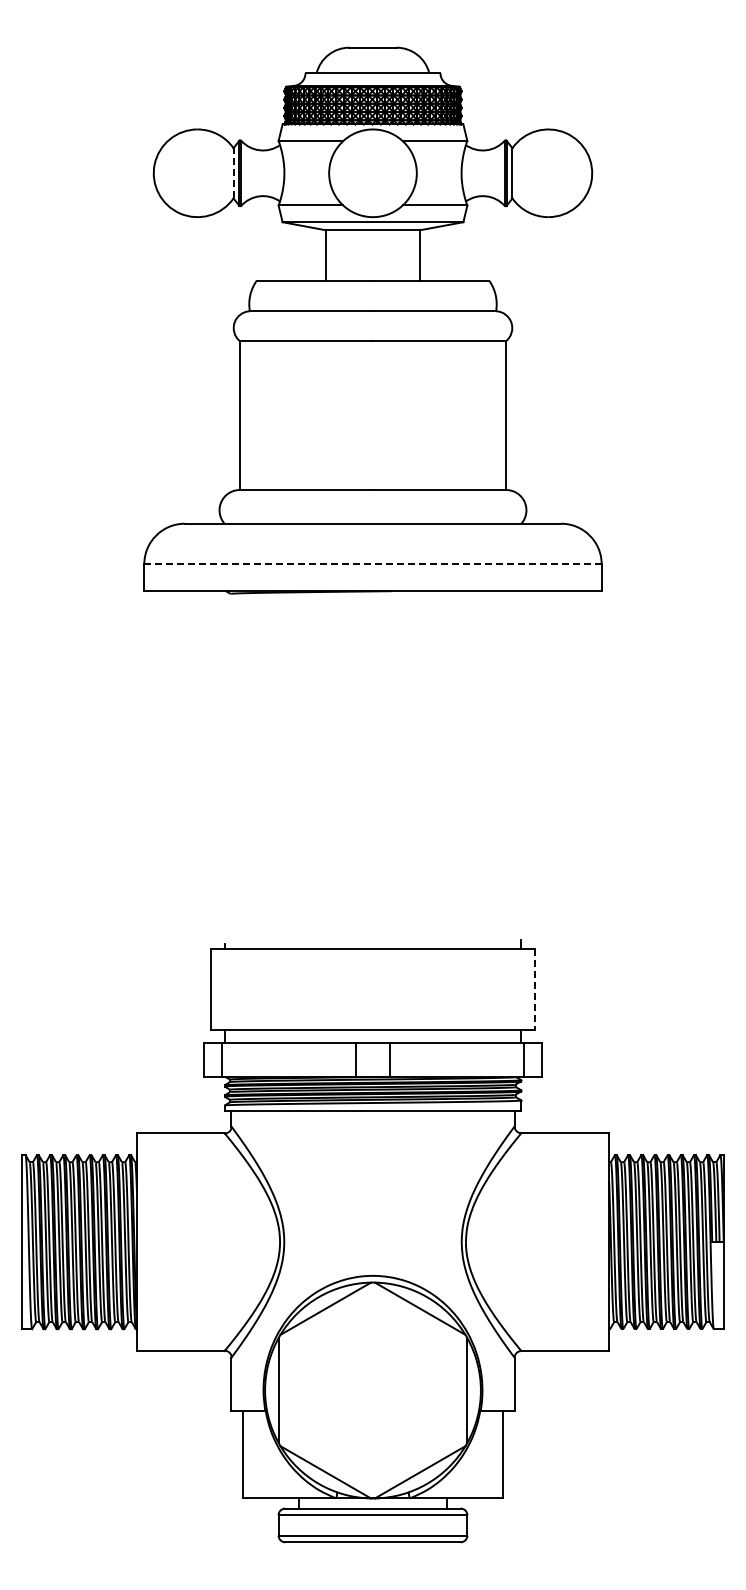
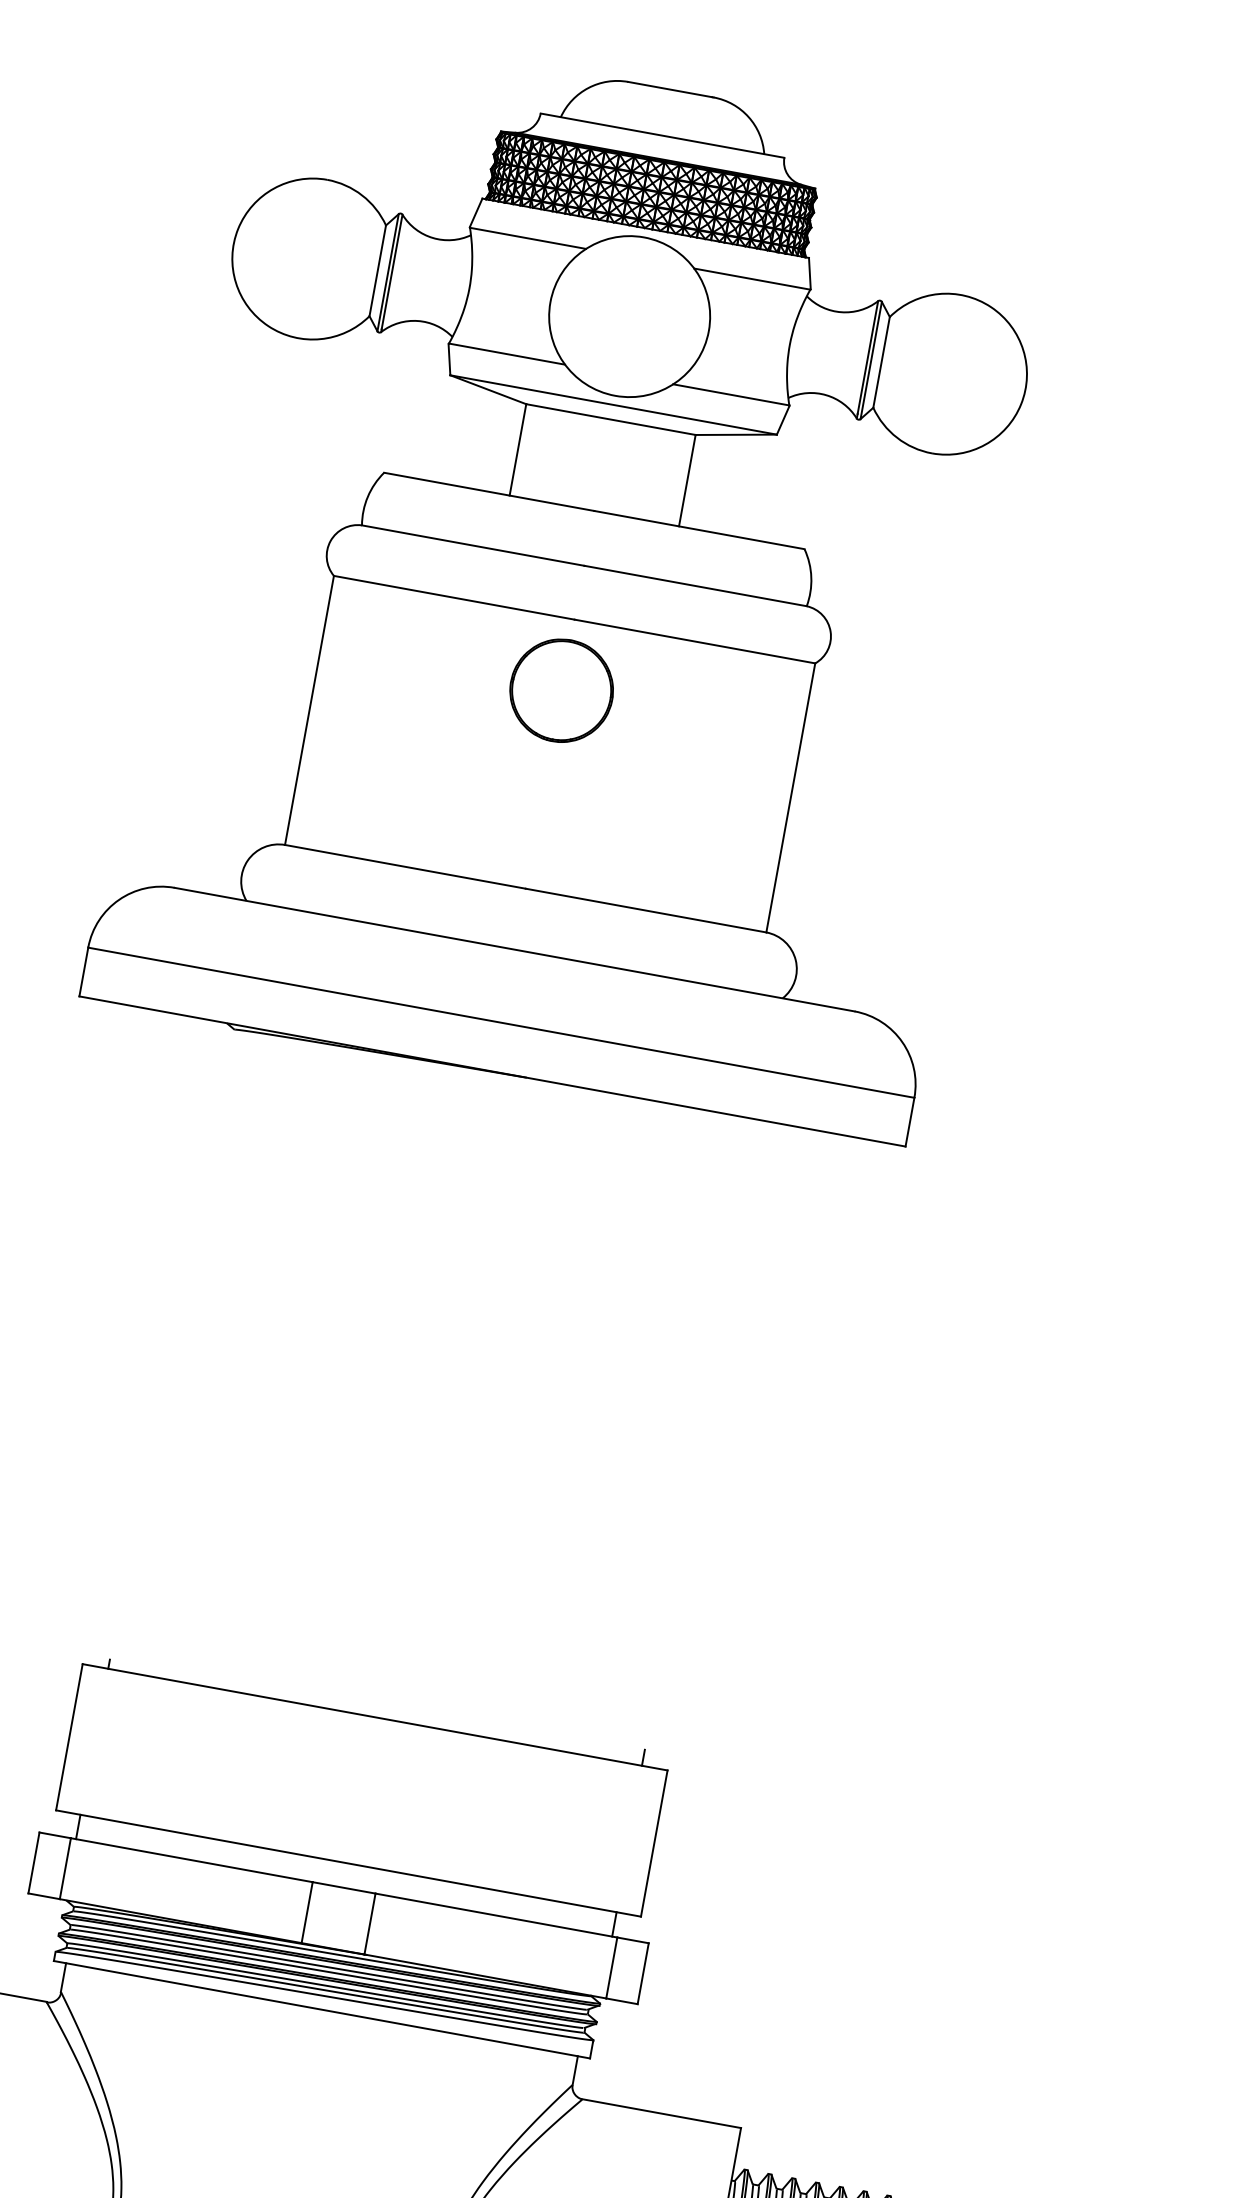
line: (233, 172) -> (377, 269), dashed -> solid
part: (372, 380) -> (560, 690), added
line: (373, 564) -> (502, 1023), dashed -> solid
line: (534, 989) -> (653, 1844), dashed -> solid

